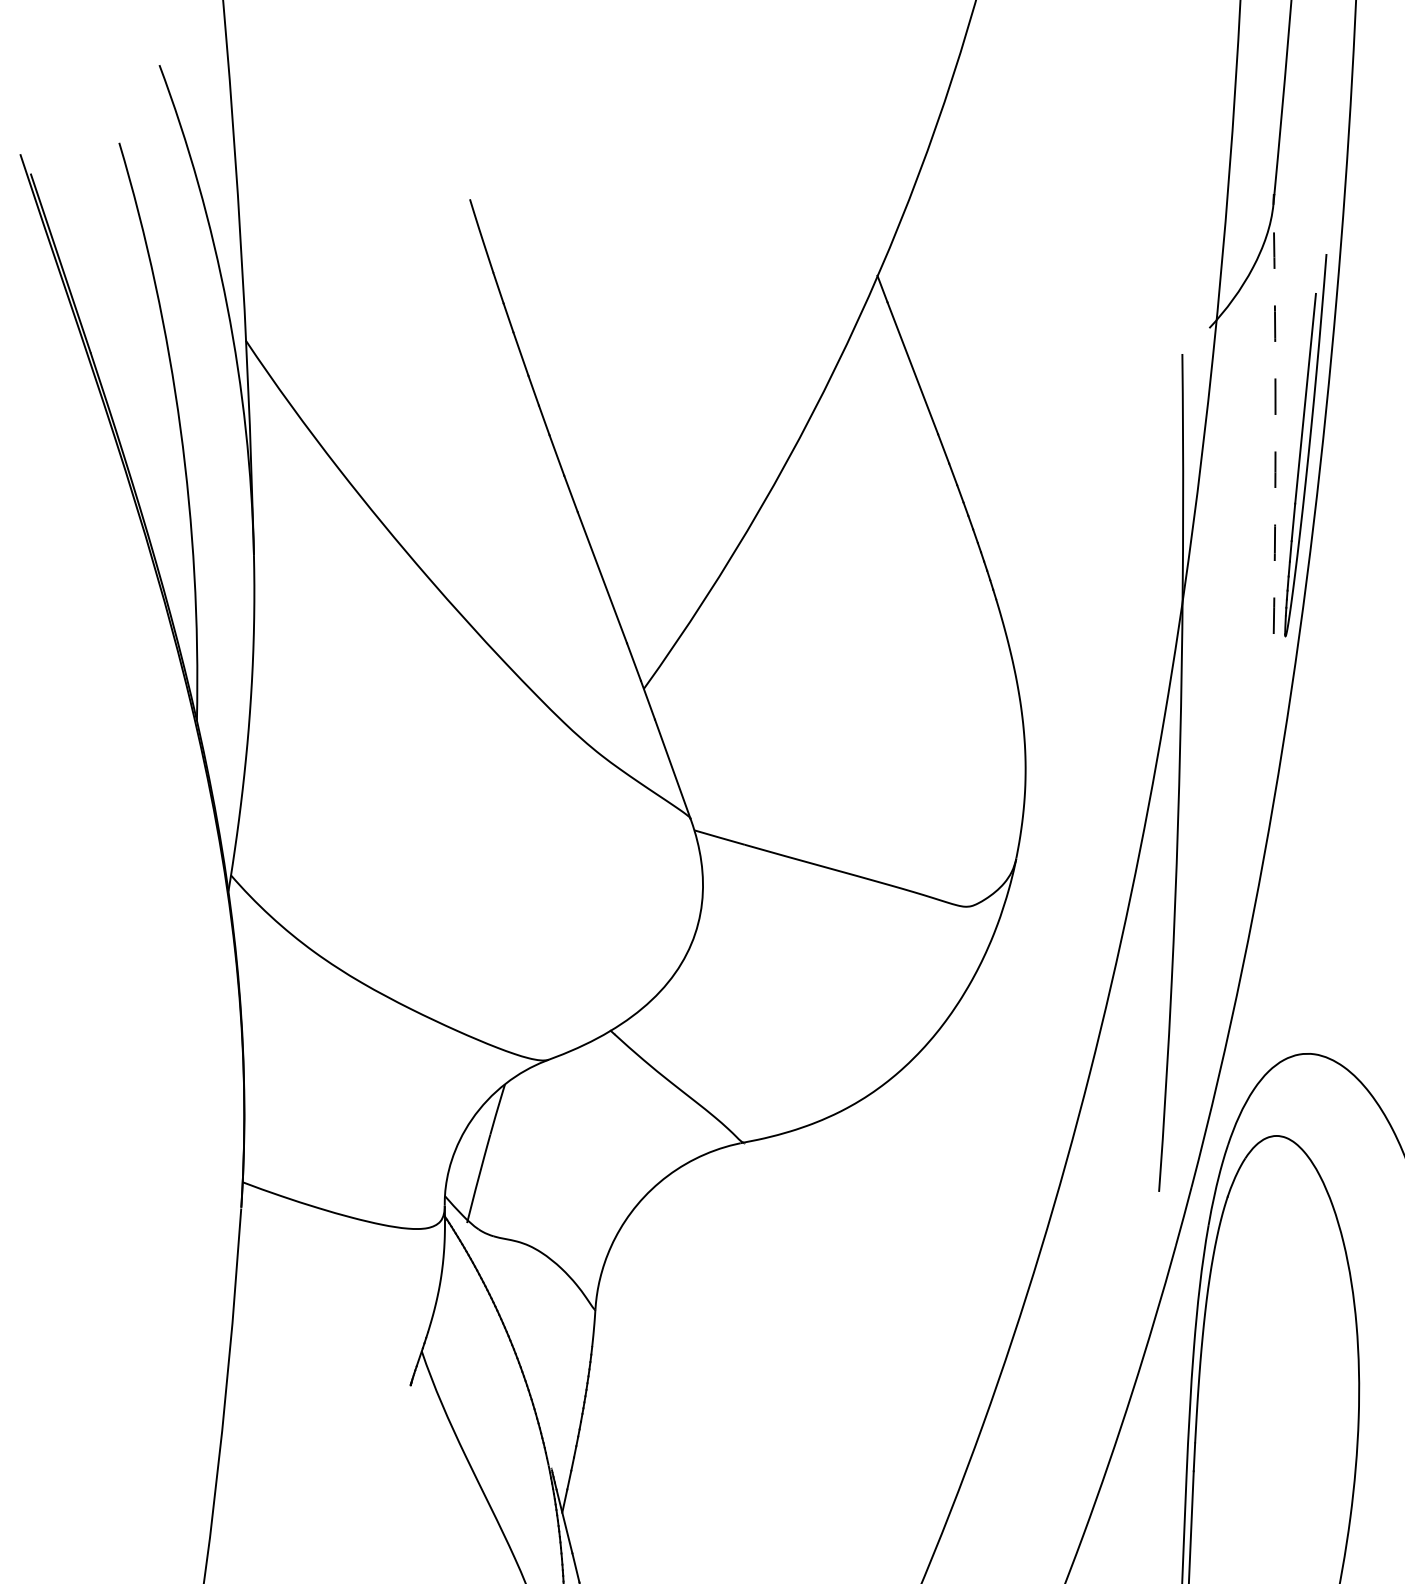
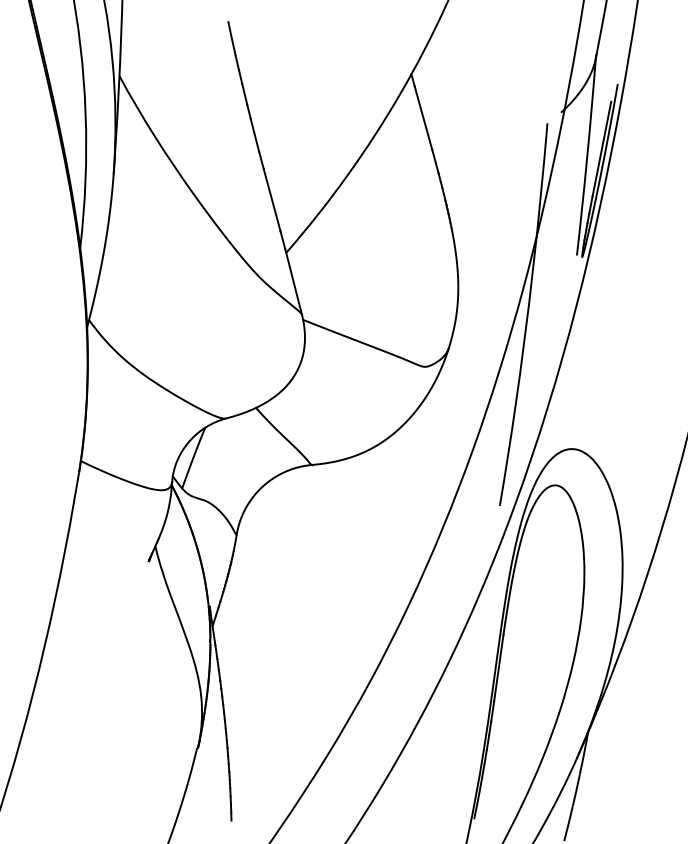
arc: (1276, 419) -> (587, 157), dashed -> solid

